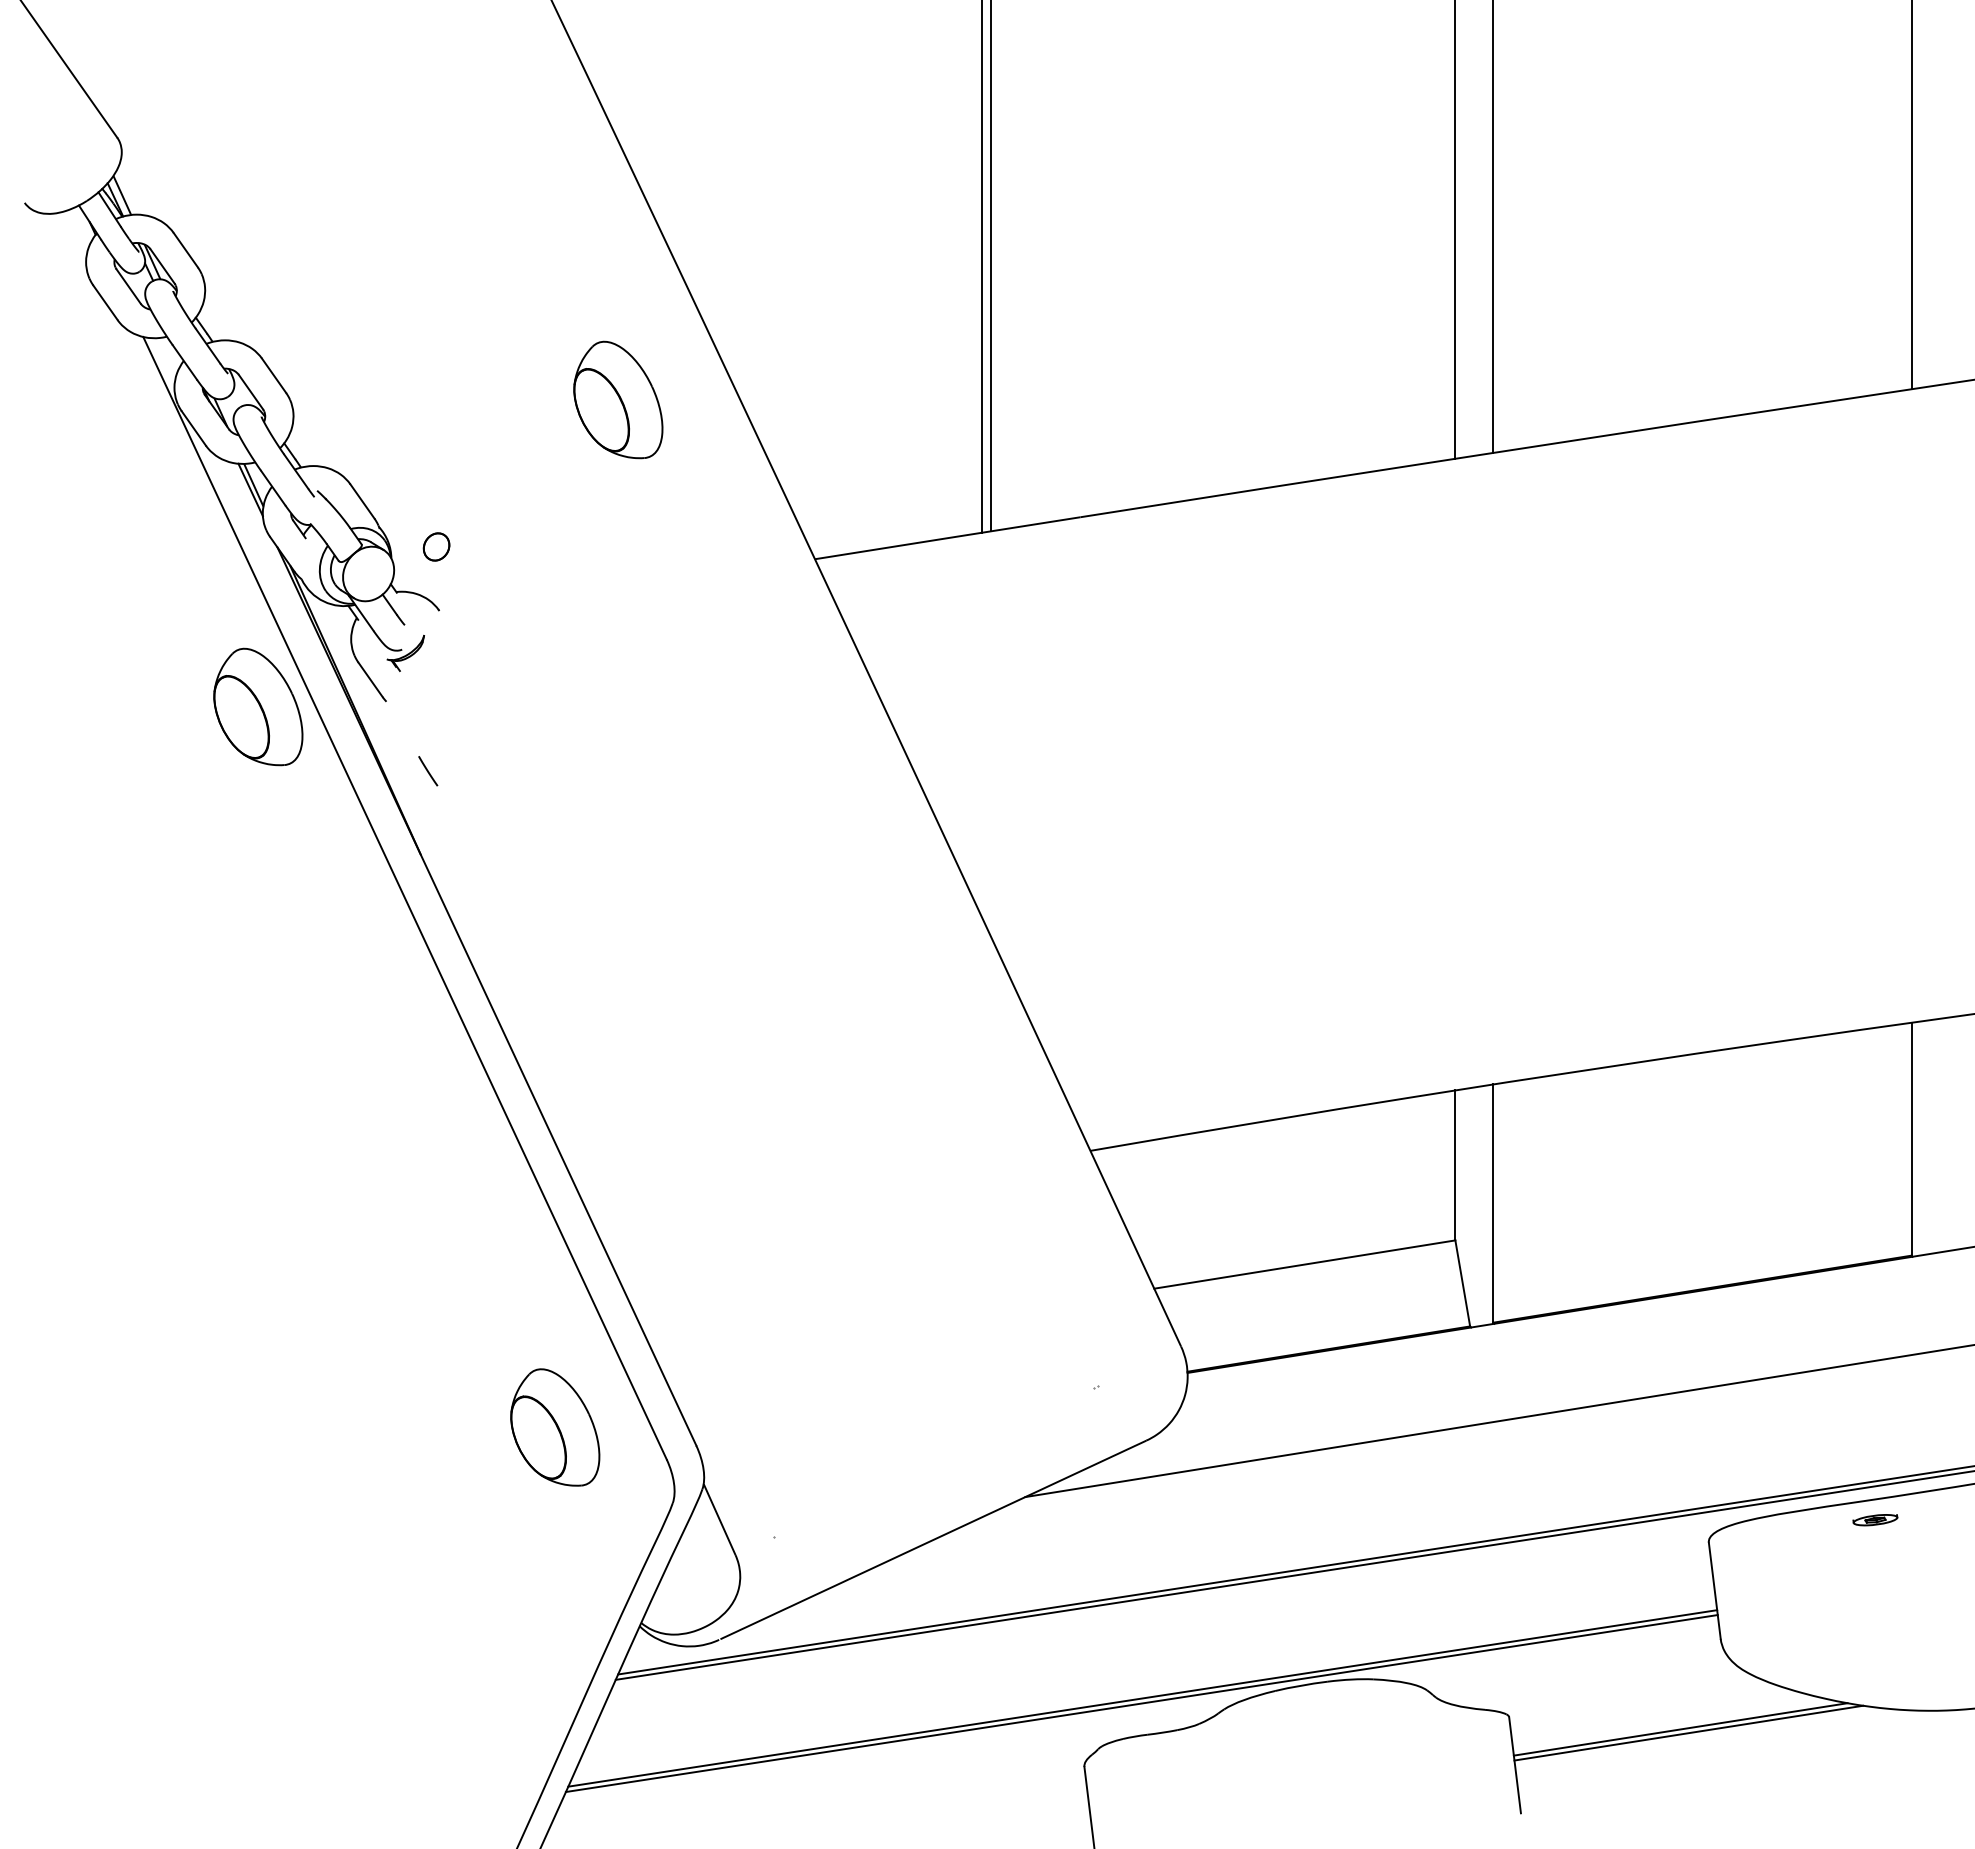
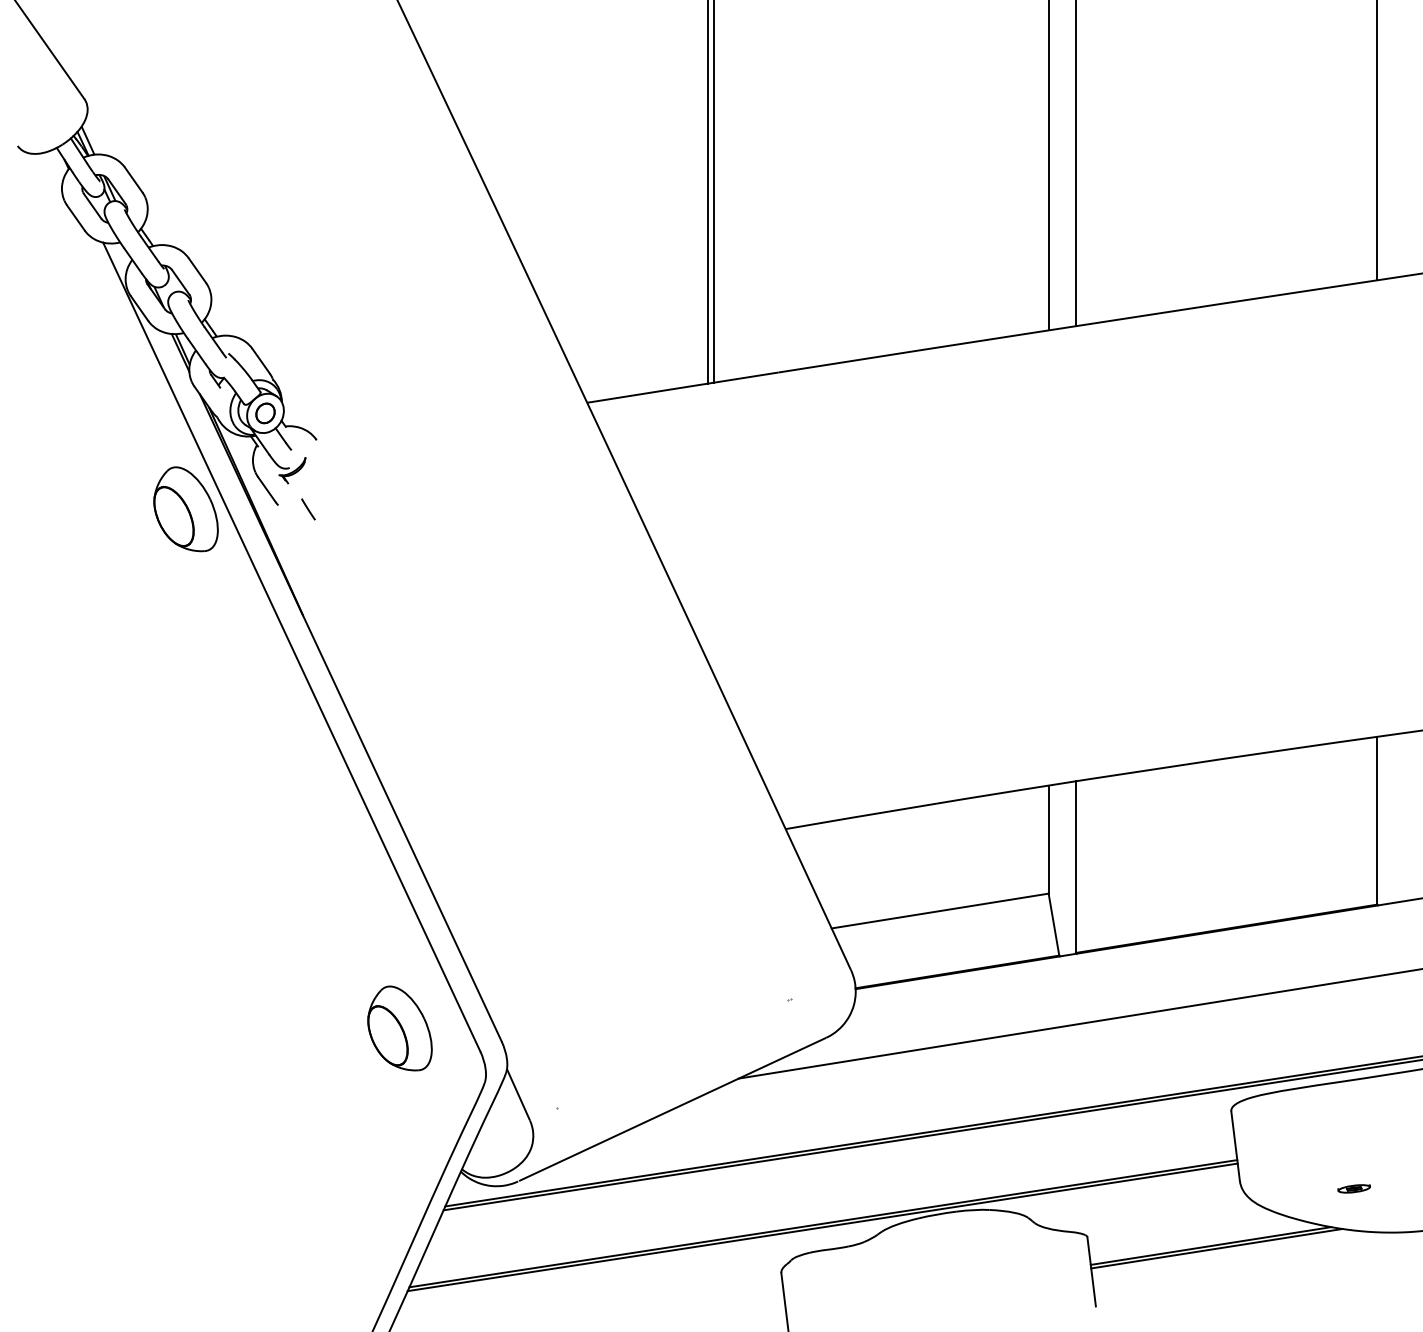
part: (618, 399) -> (445, 287), removed
part: (436, 546) -> (265, 413), moved
line: (428, 771) -> (308, 509), moved
part: (1875, 1520) -> (1354, 1189), moved

